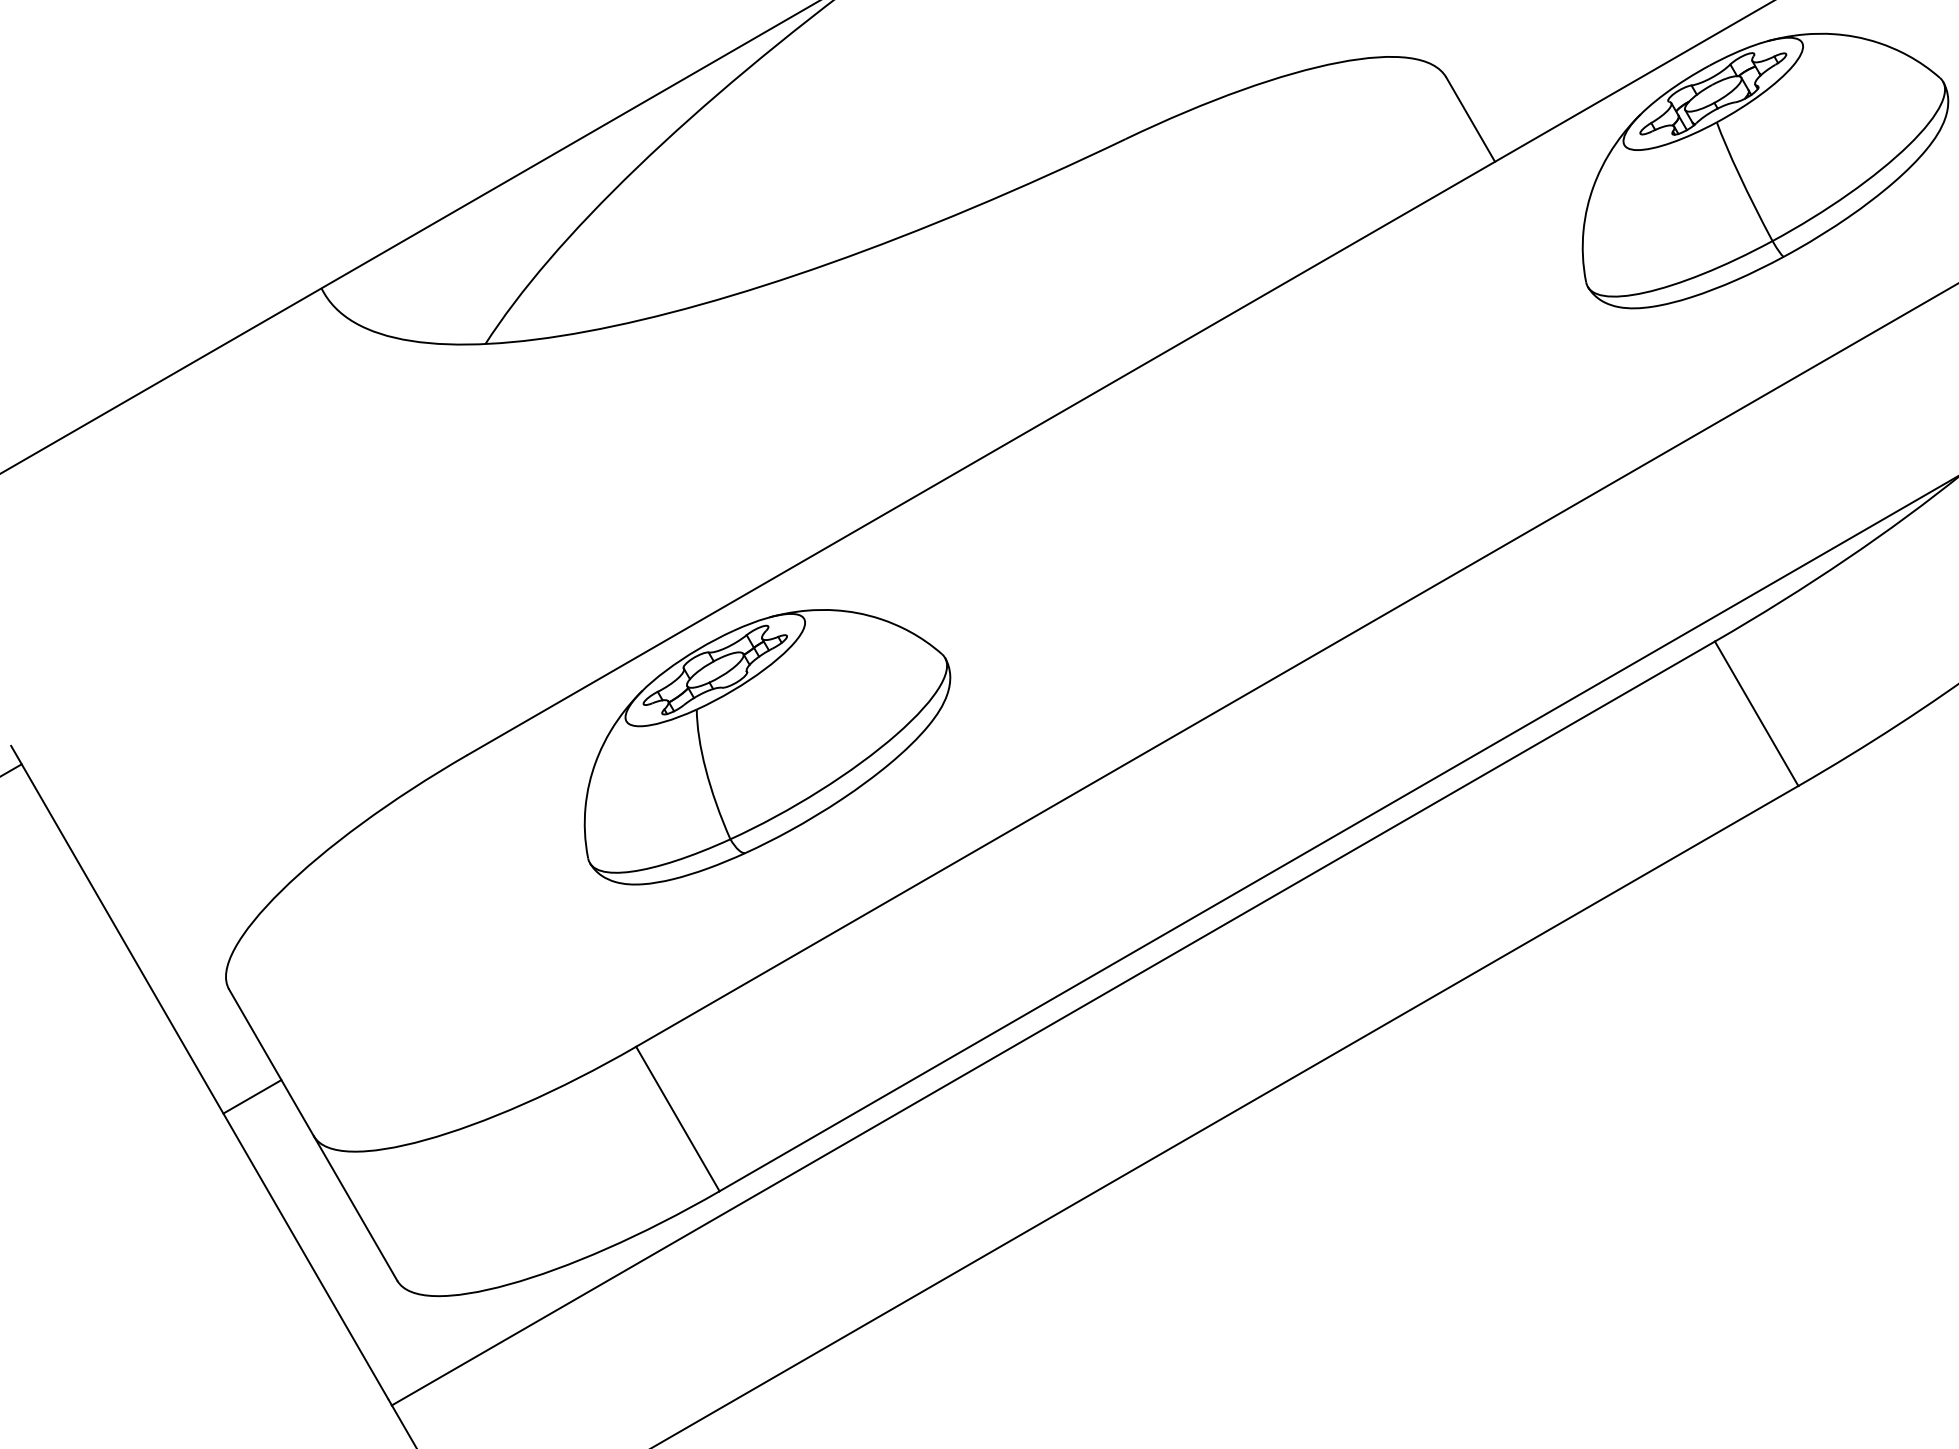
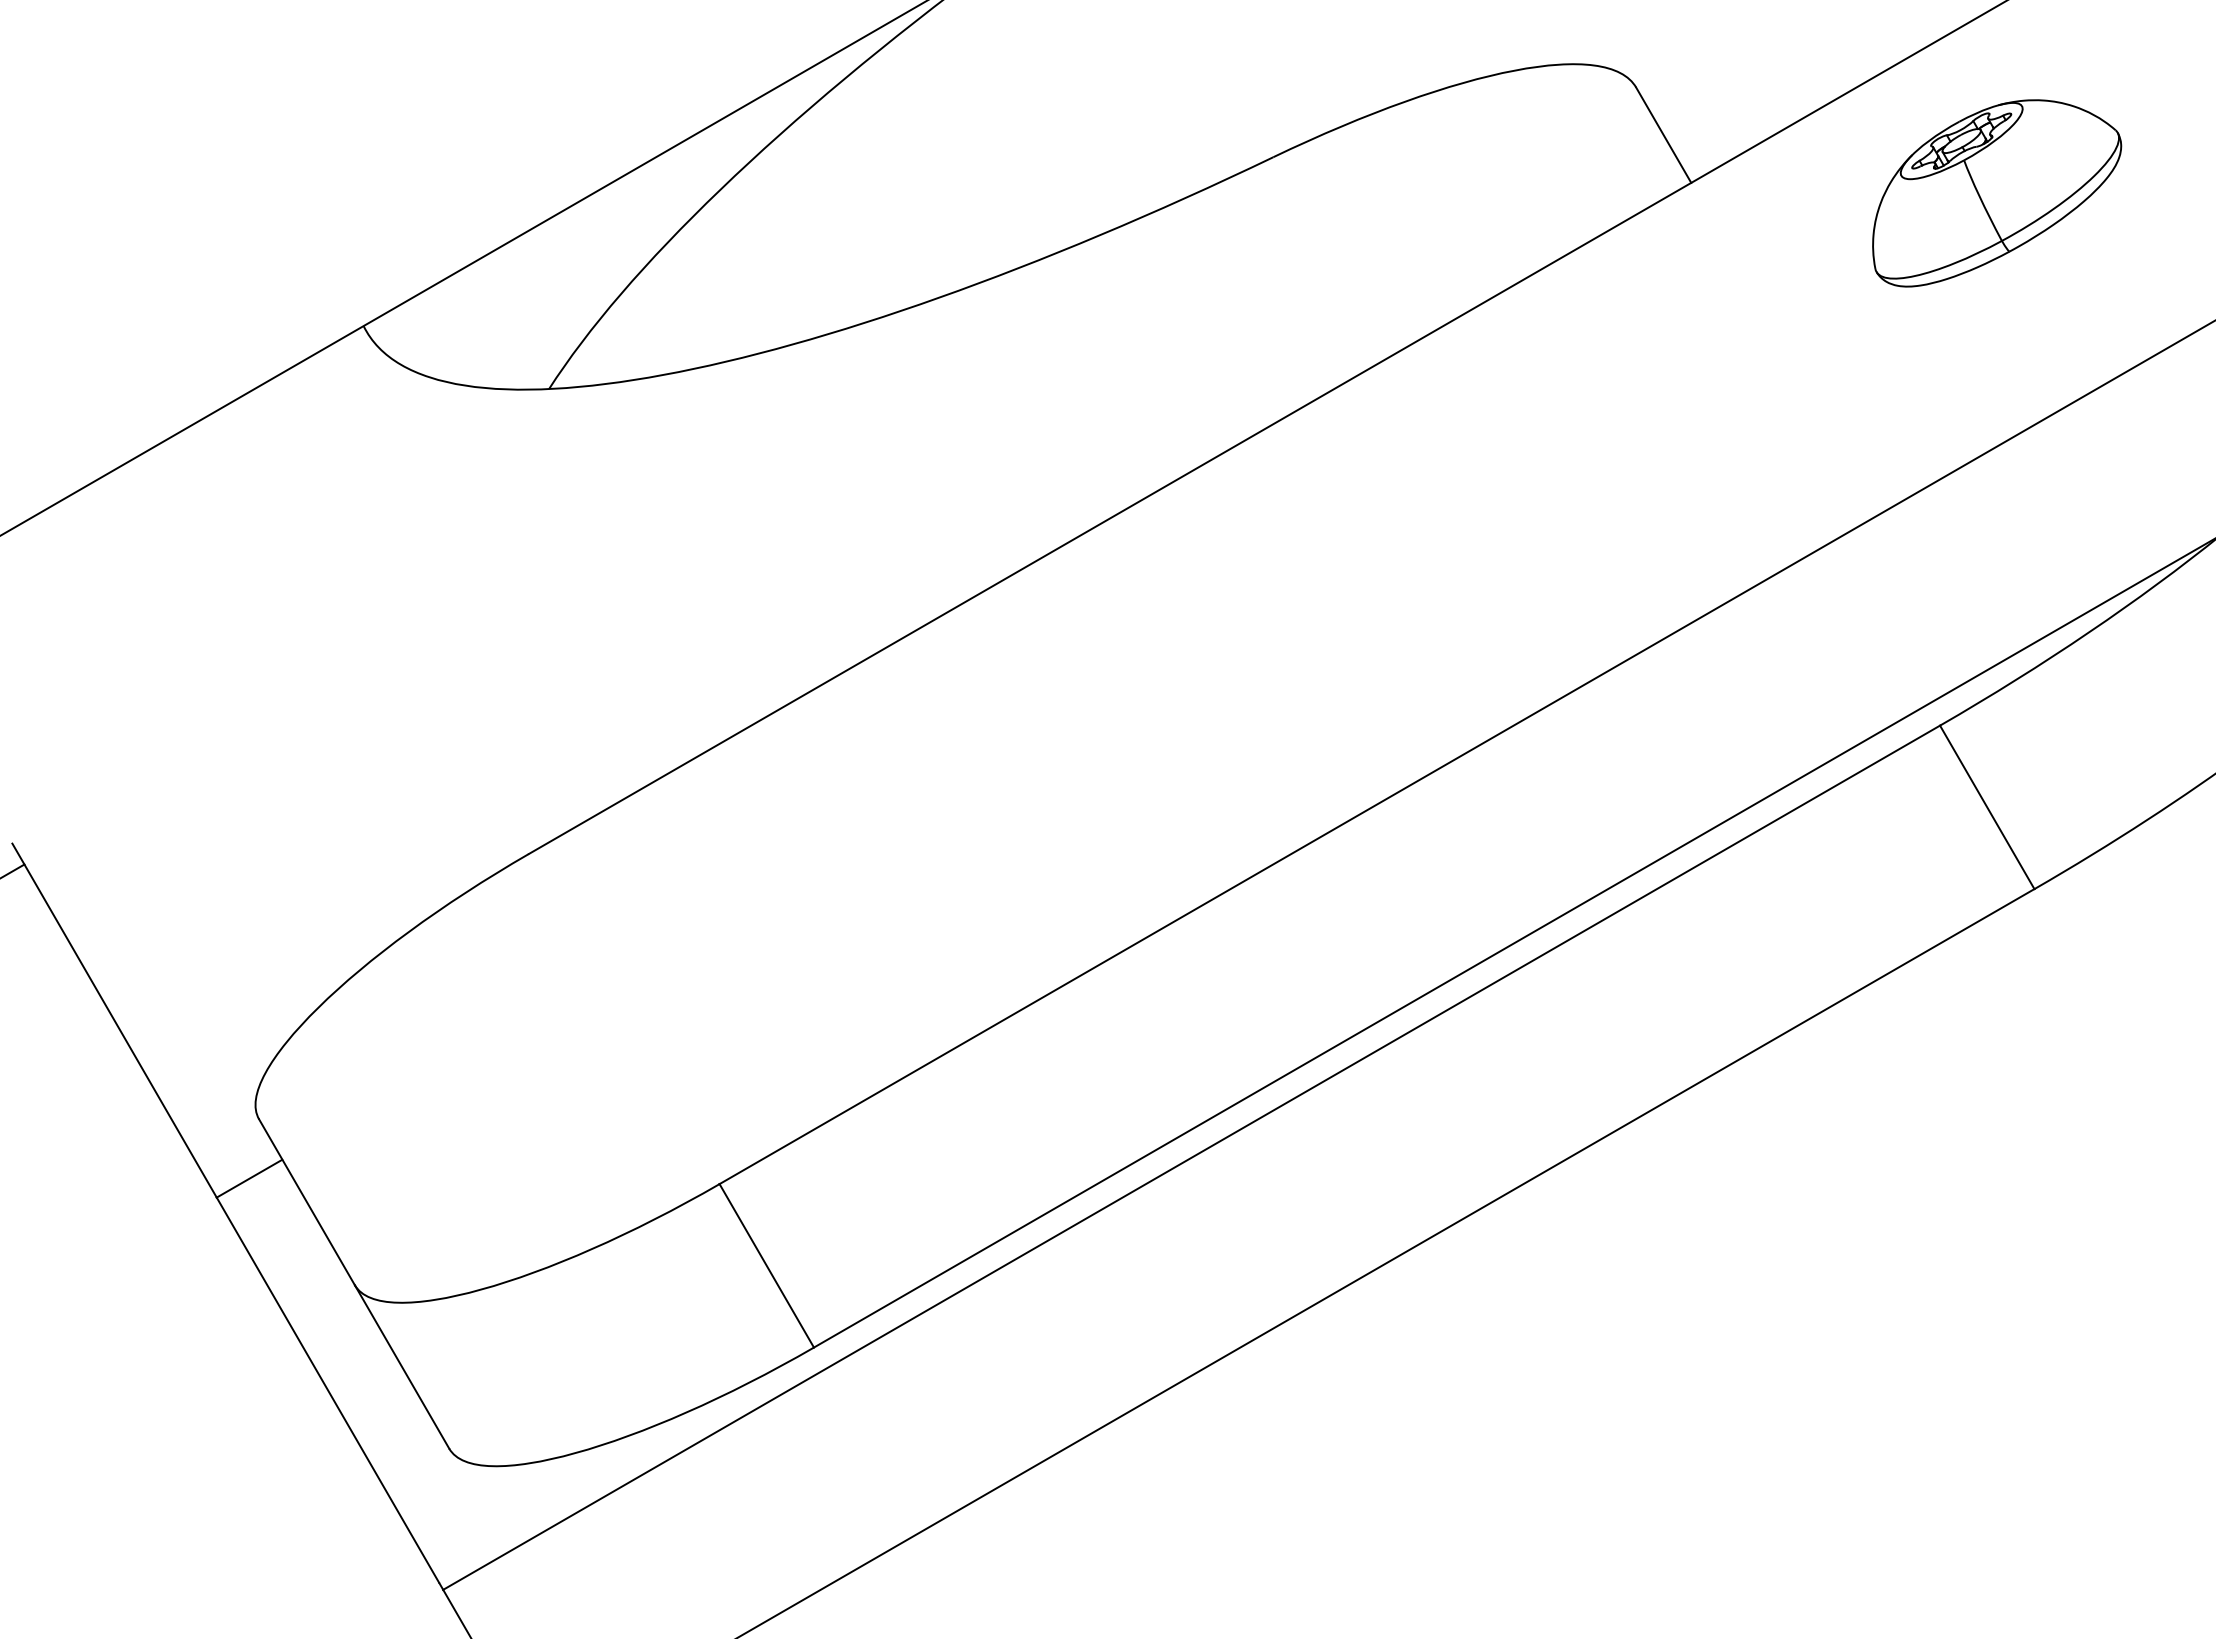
part: (1764, 171) -> (1996, 193), size x0.6
part: (766, 747) -> (867, 845), removed
line: (252, 1096) -> (249, 1178), moved

